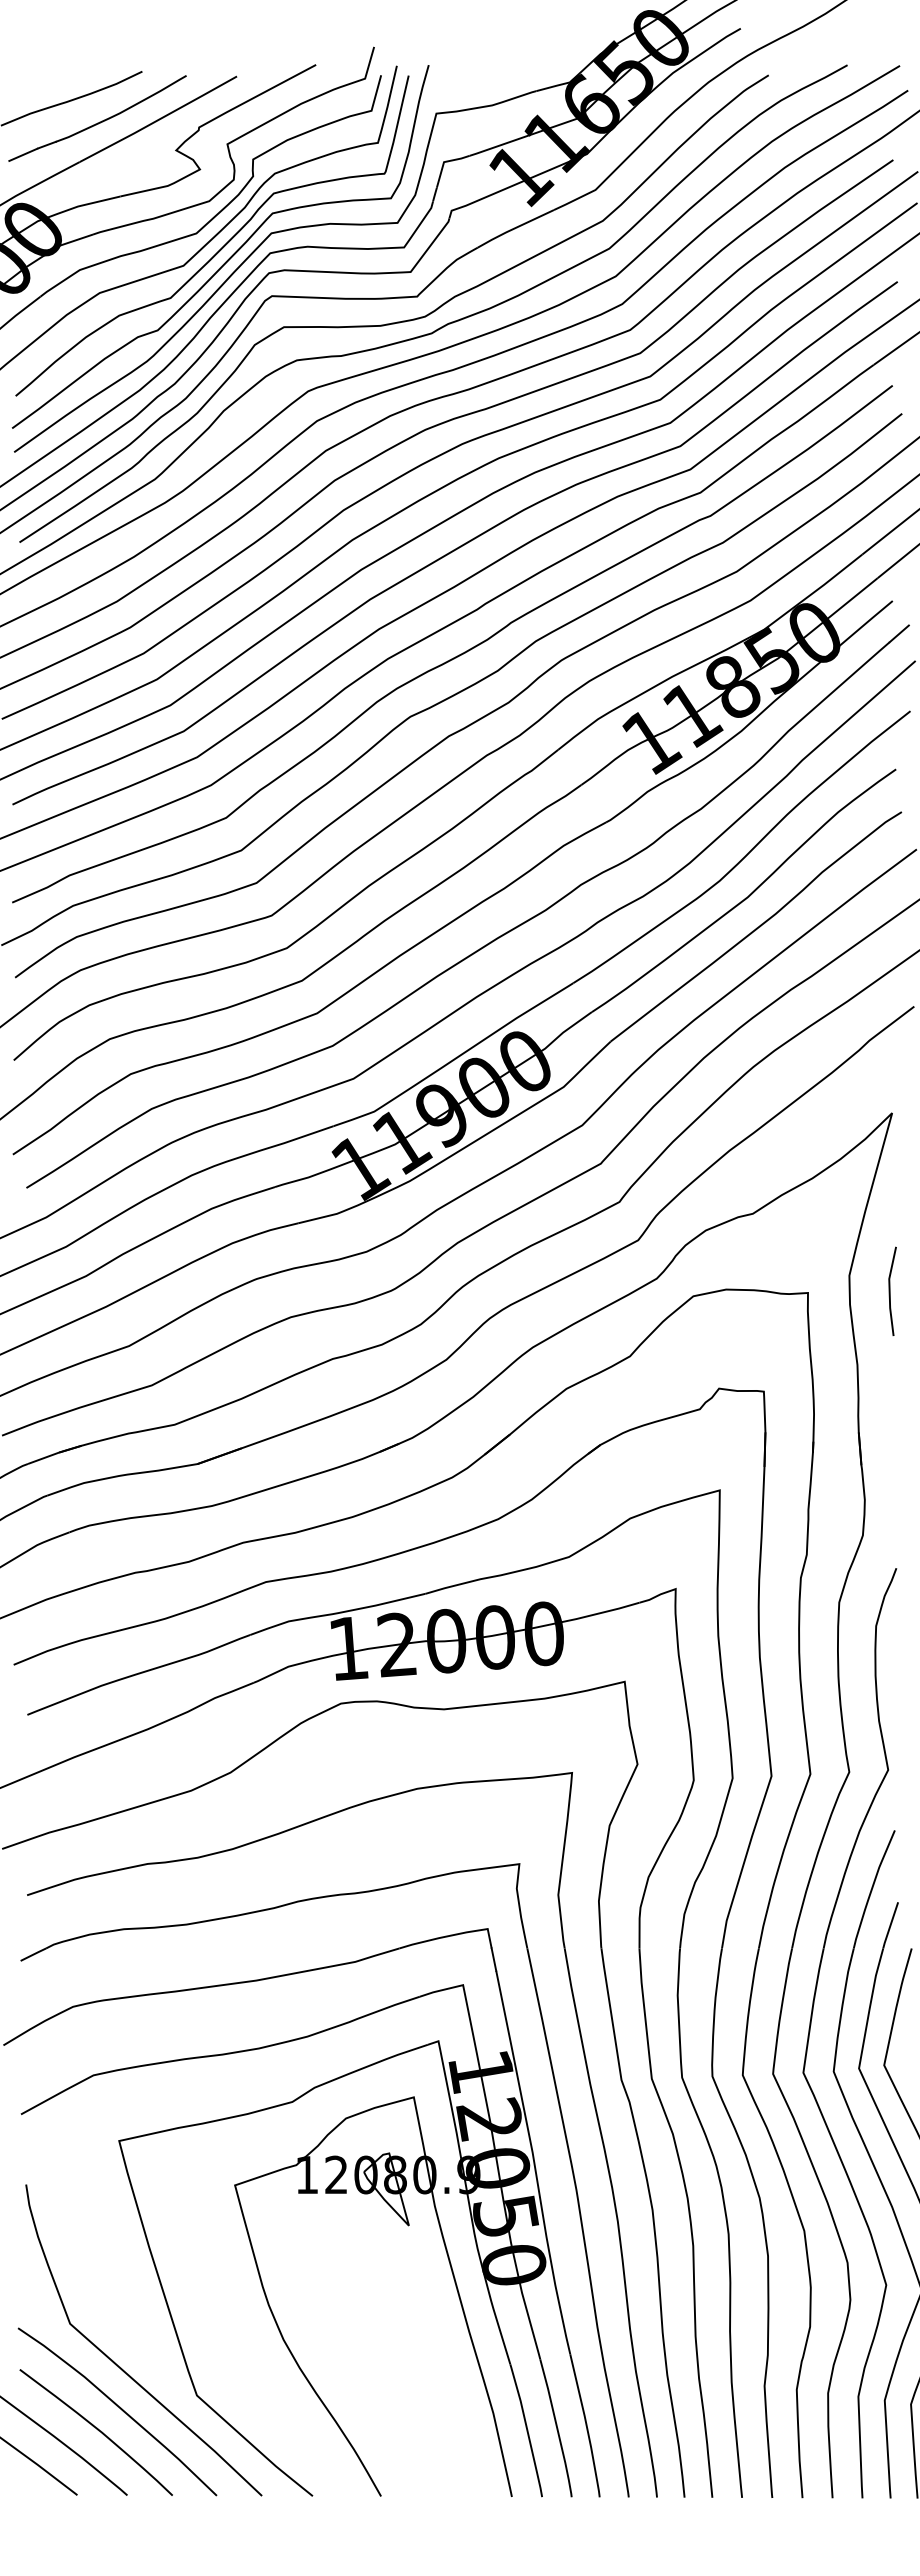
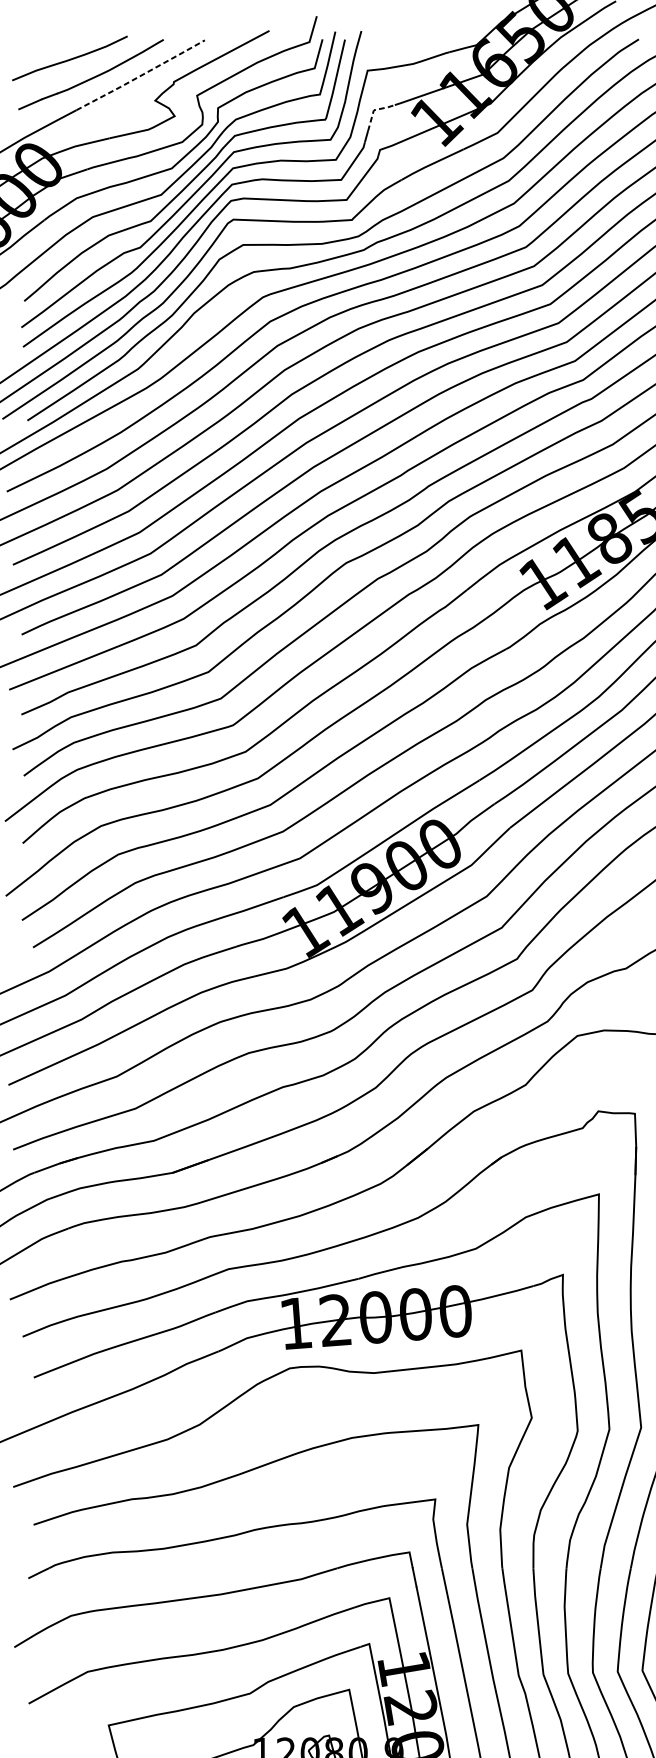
line: (158, 119) -> (140, 75), solid -> dashed
line: (444, 162) -> (374, 110), solid -> dashed

